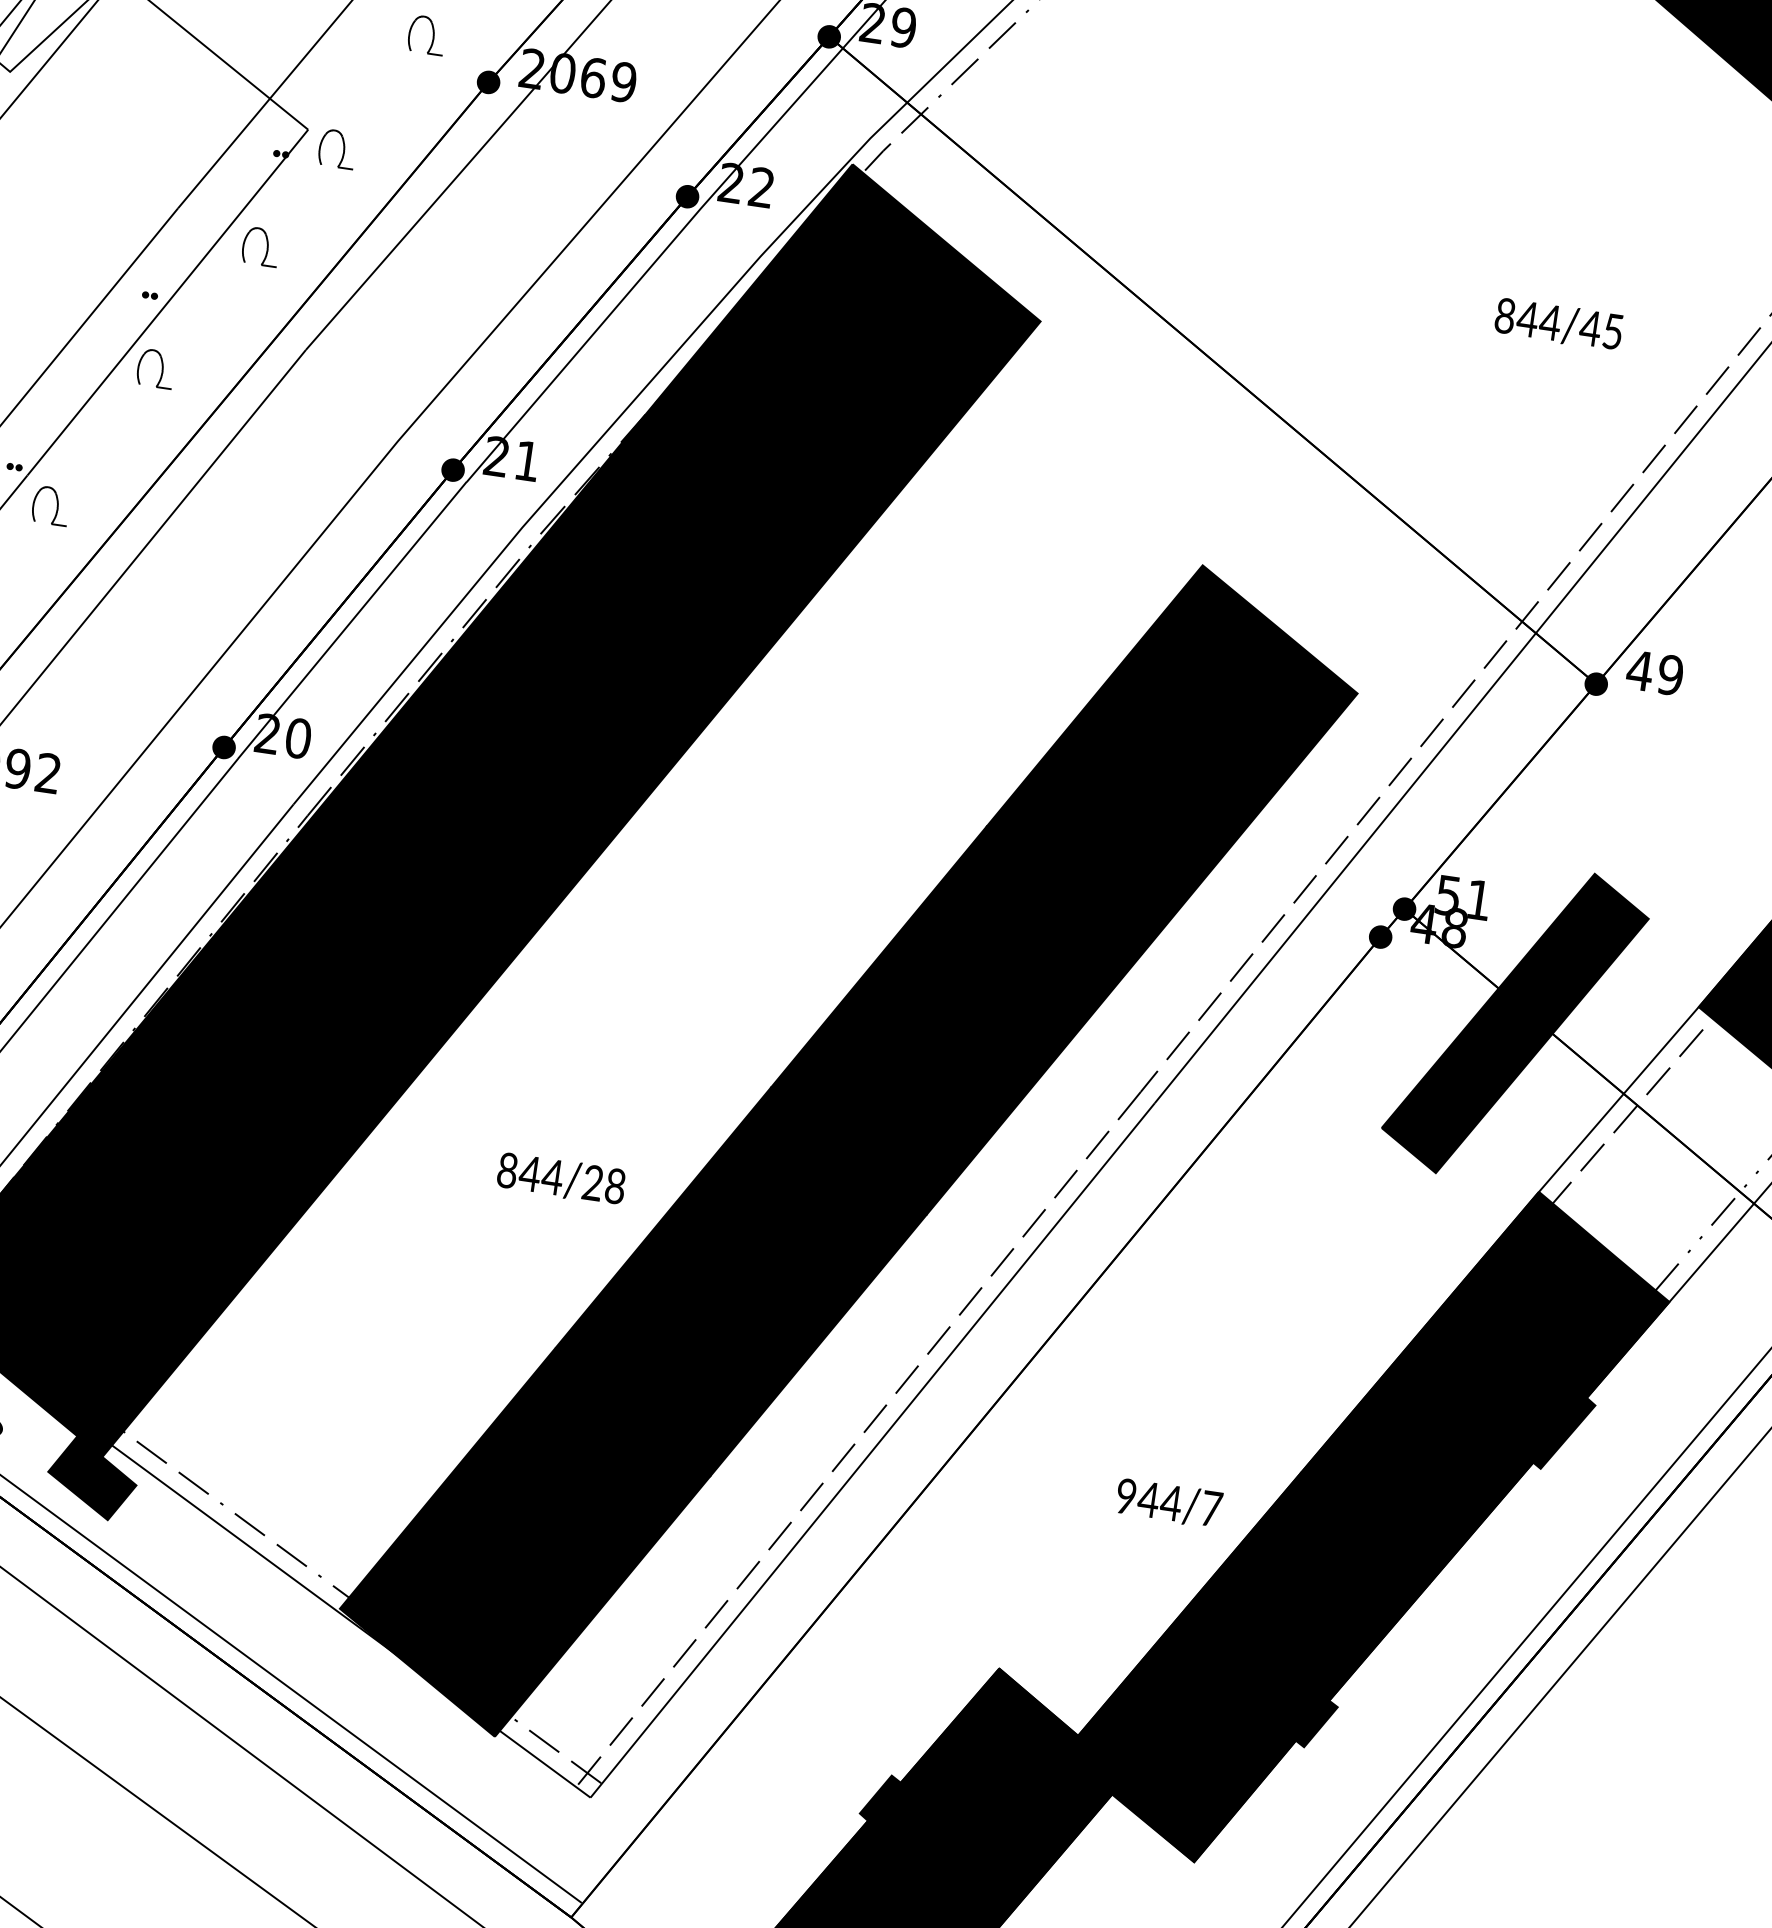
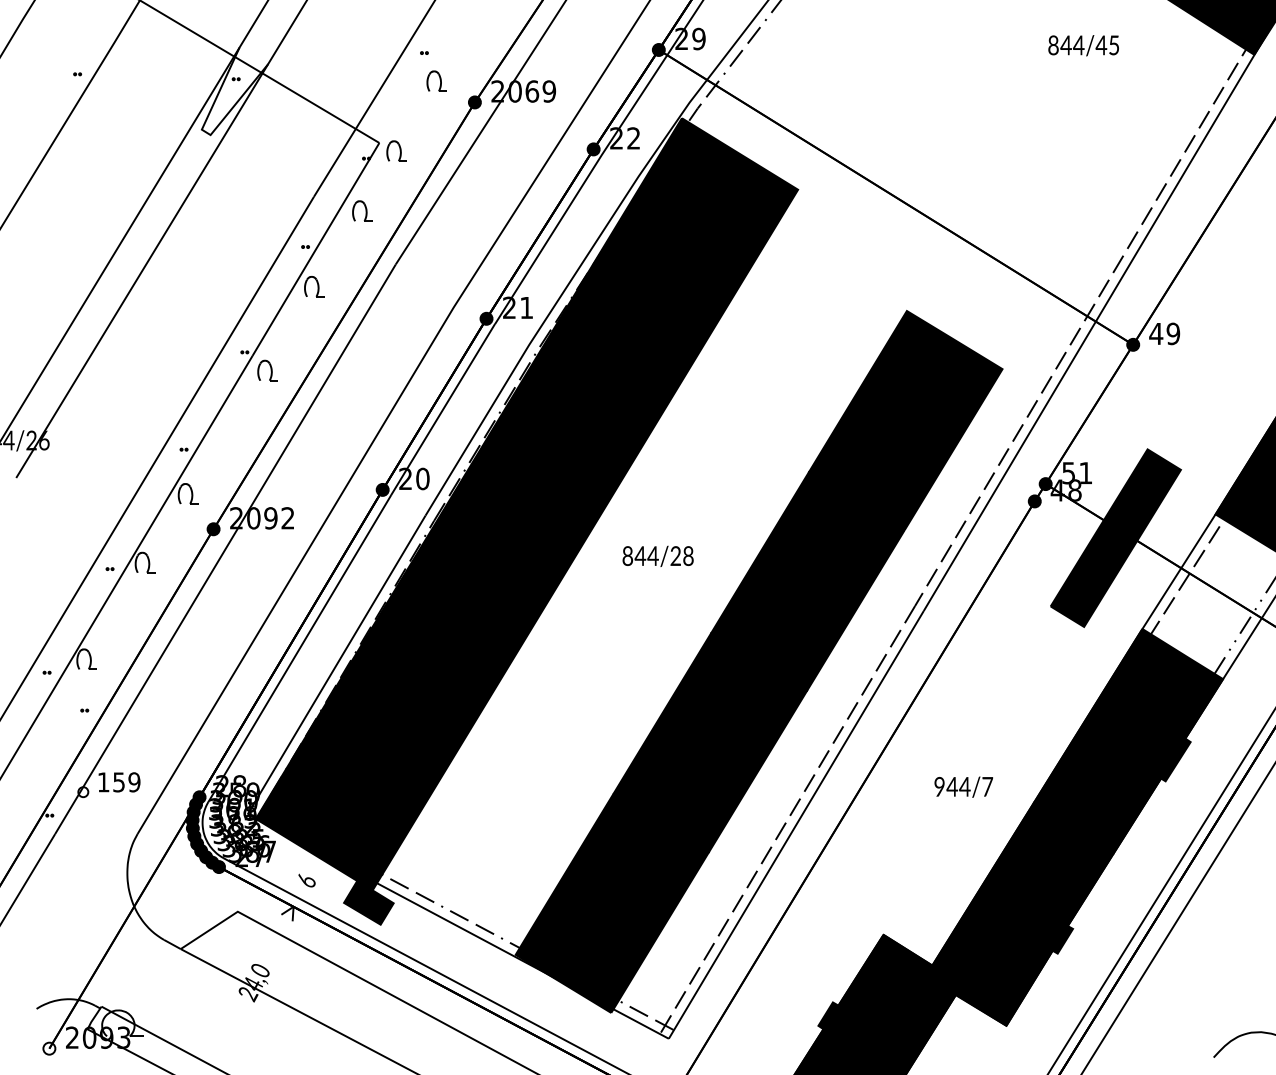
text: (1558, 323) -> (1083, 45), moved
text: (560, 1177) -> (657, 555), moved
text: (1168, 1501) -> (963, 786), moved

